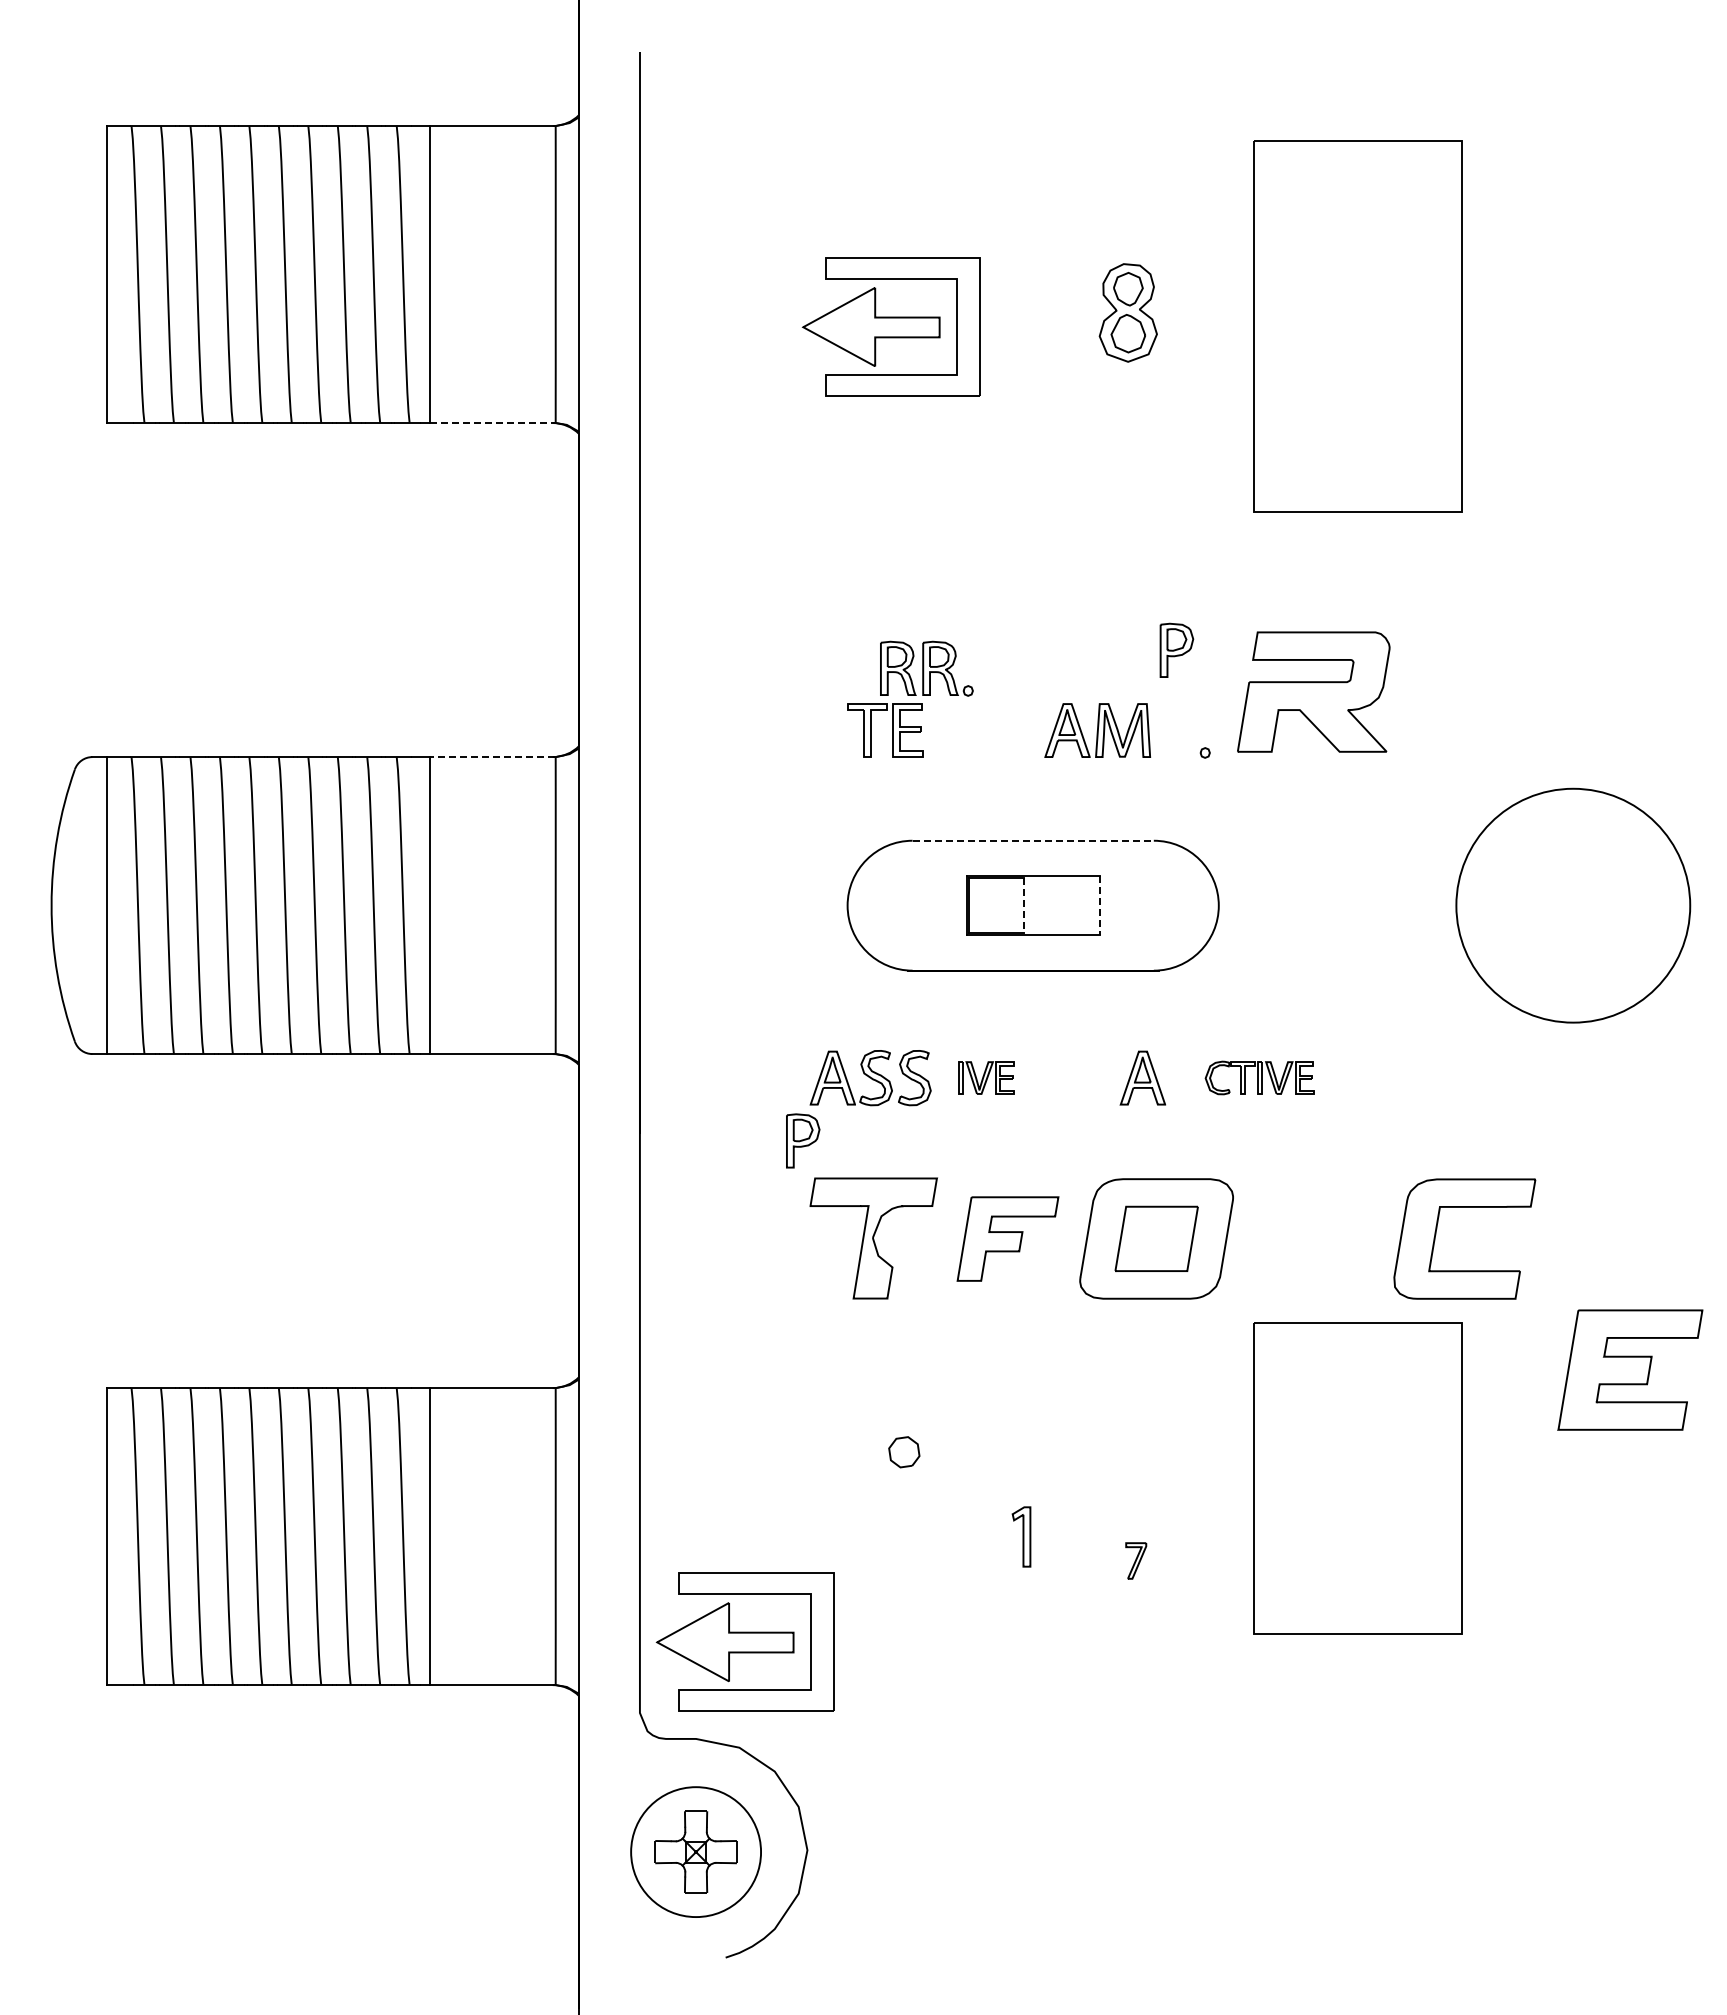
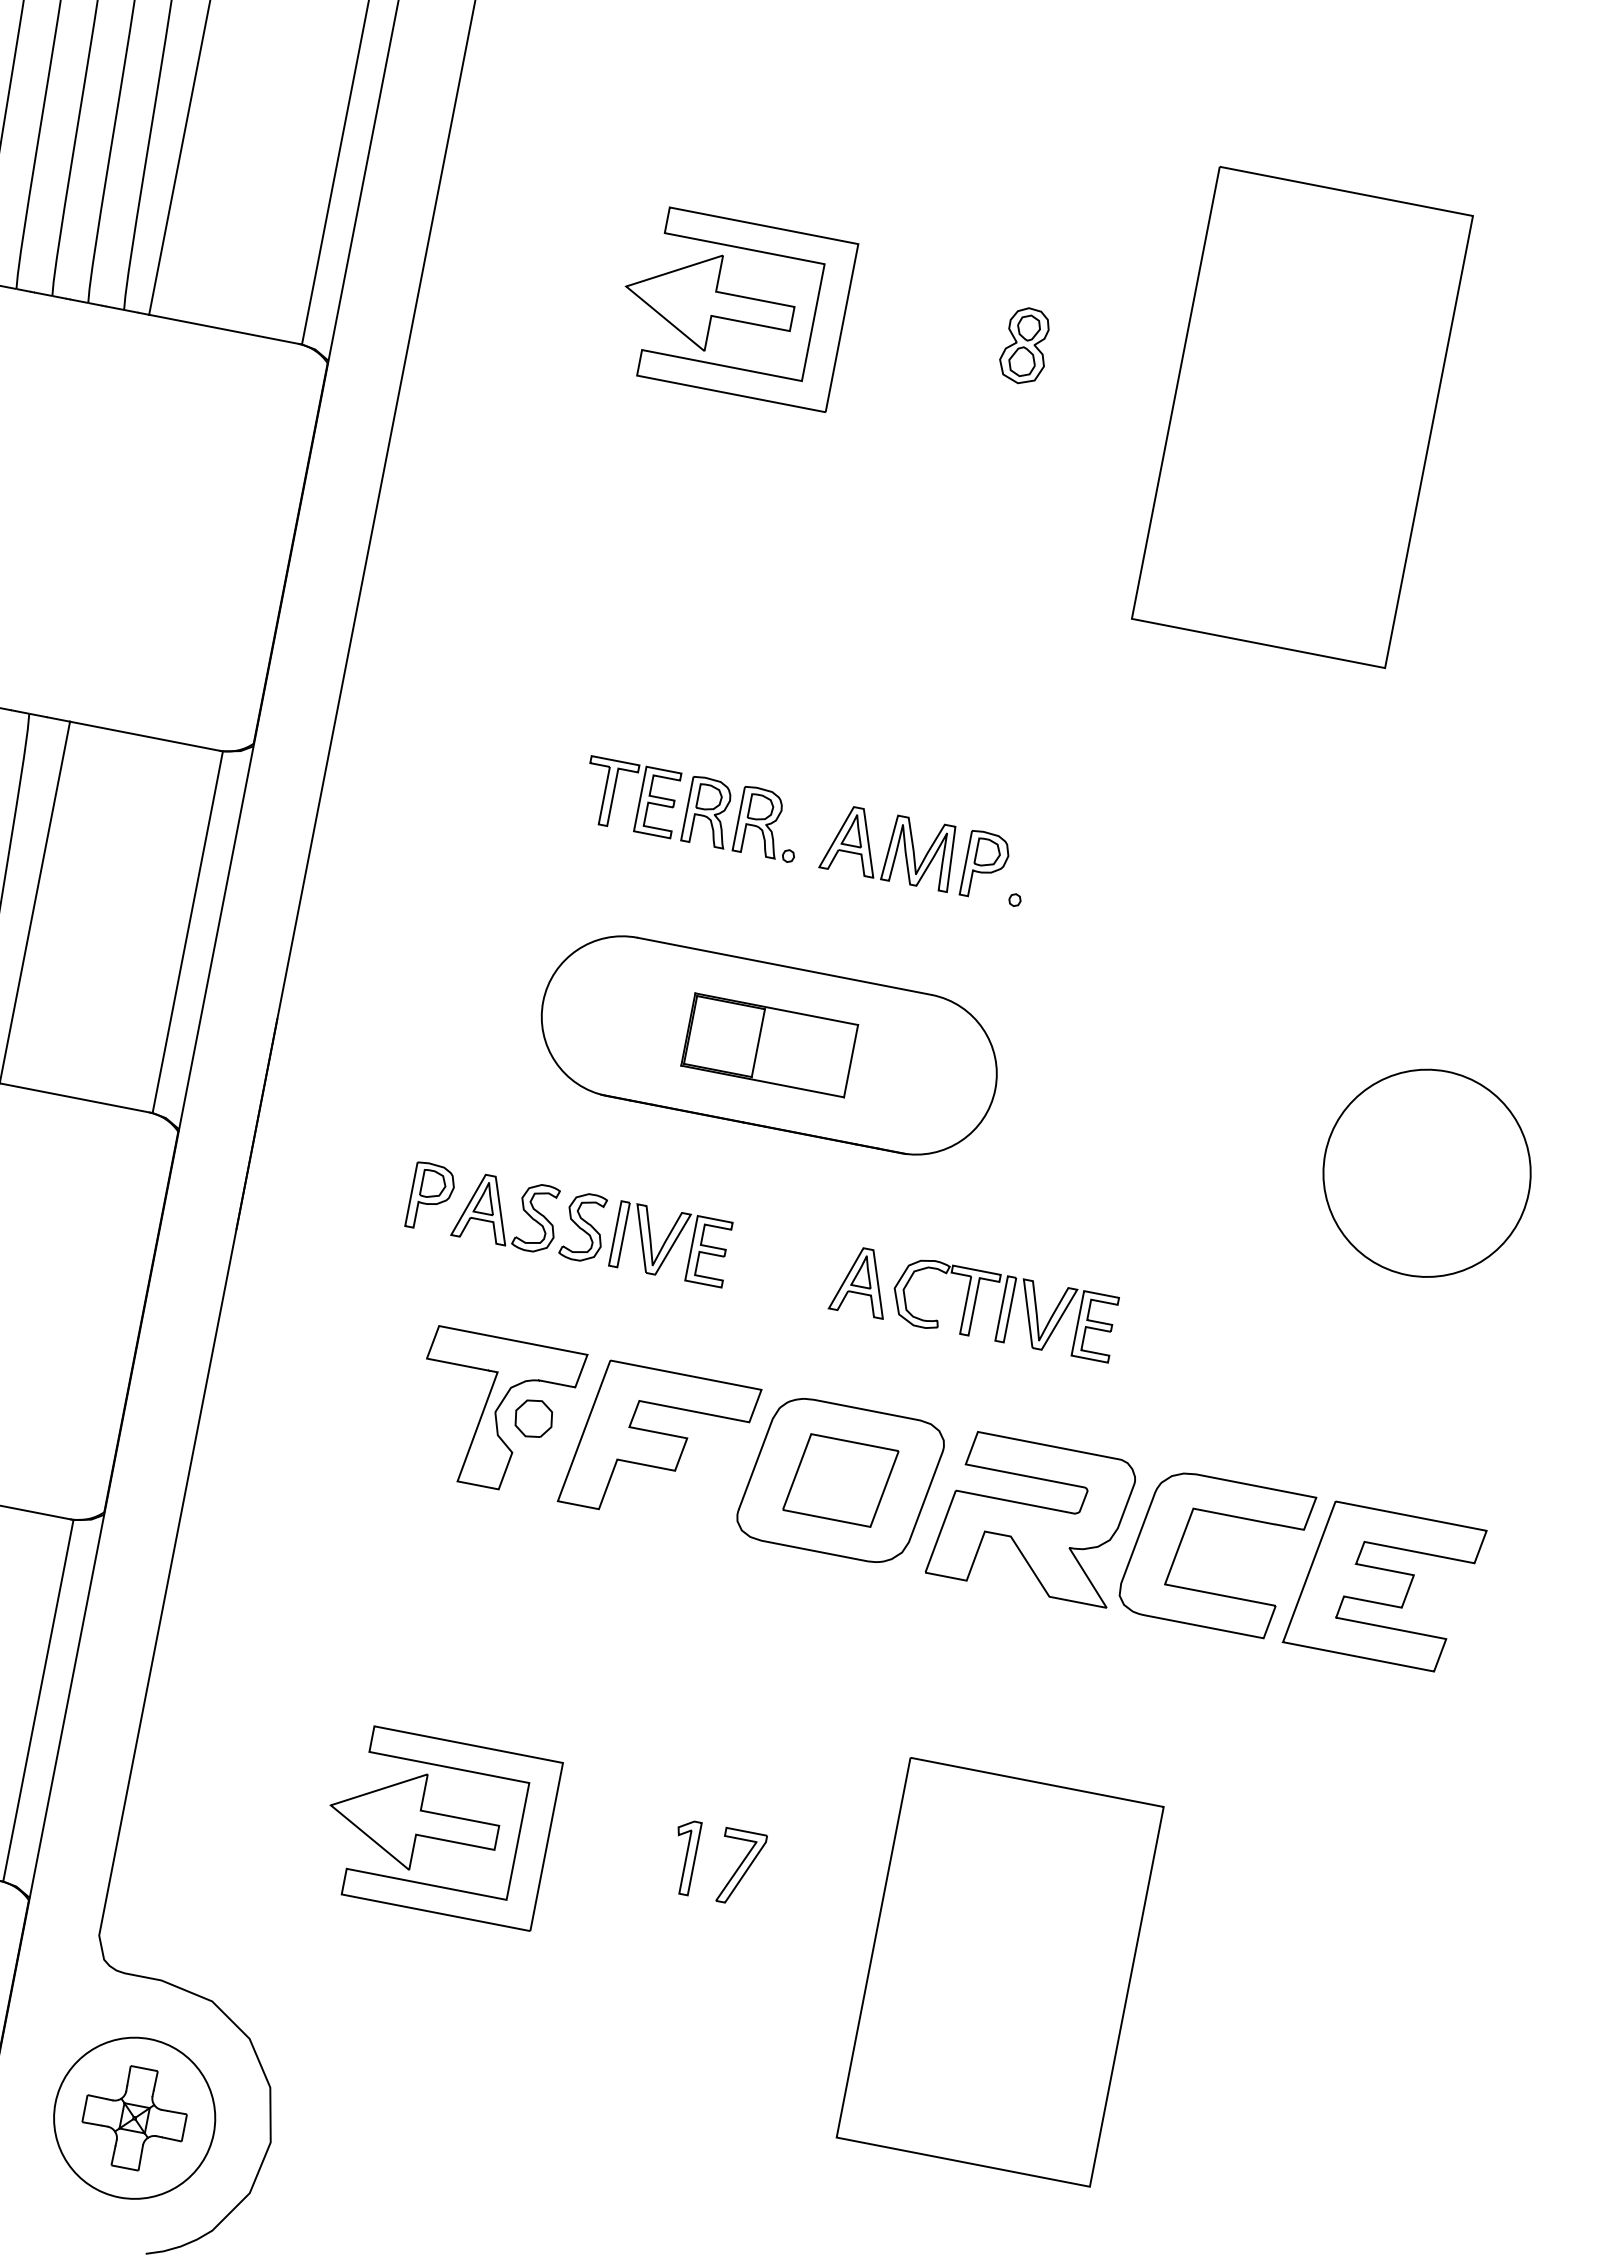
part: (1127, 312) -> (1024, 345), size x0.62
line: (493, 423) -> (226, 330), dashed -> solid
part: (1176, 649) -> (985, 864), moved
part: (926, 668) -> (742, 818), moved
part: (1313, 691) -> (1031, 1517), moved
line: (492, 757) -> (145, 736), dashed -> solid
line: (1033, 840) -> (785, 966), dashed -> solid
line: (1024, 905) -> (758, 1043), dashed -> solid
line: (1100, 905) -> (851, 1061), dashed -> solid
circle: (1572, 905) -> (1426, 1172), size x0.71
part: (986, 1077) -> (671, 1243), size x1.67
part: (1259, 1077) -> (1004, 1308), size x1.67
part: (803, 1140) -> (431, 1196), moved
part: (1007, 1238) -> (659, 1444), size x1.43
part: (1630, 1369) -> (1385, 1585), moved
part: (904, 1452) -> (534, 1419), moved
part: (1357, 1478) -> (999, 1972), moved
part: (1021, 1536) -> (684, 1856), moved
part: (1135, 1560) -> (738, 1867), size x1.67
part: (744, 1641) -> (437, 1824), moved

